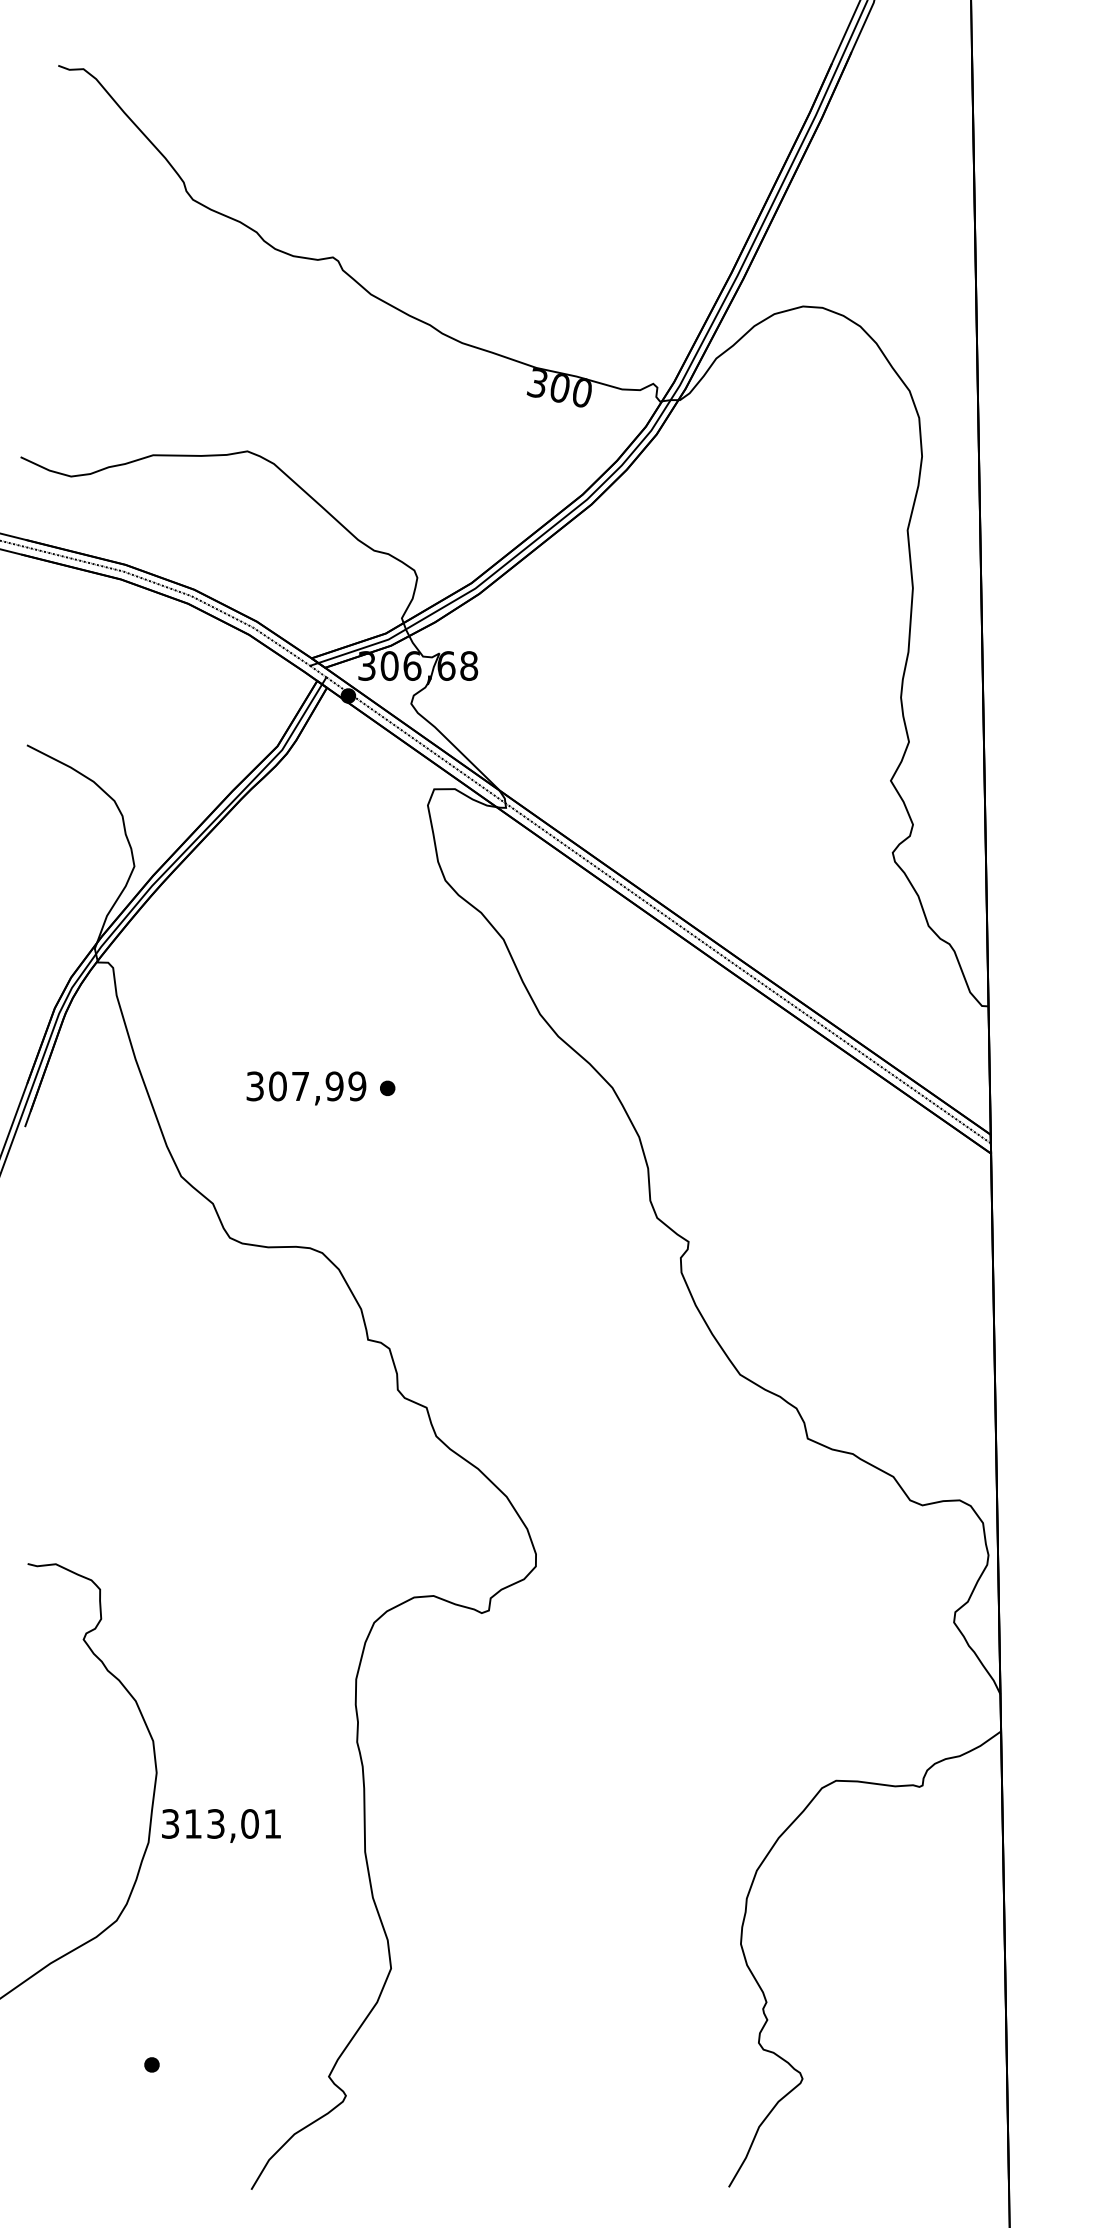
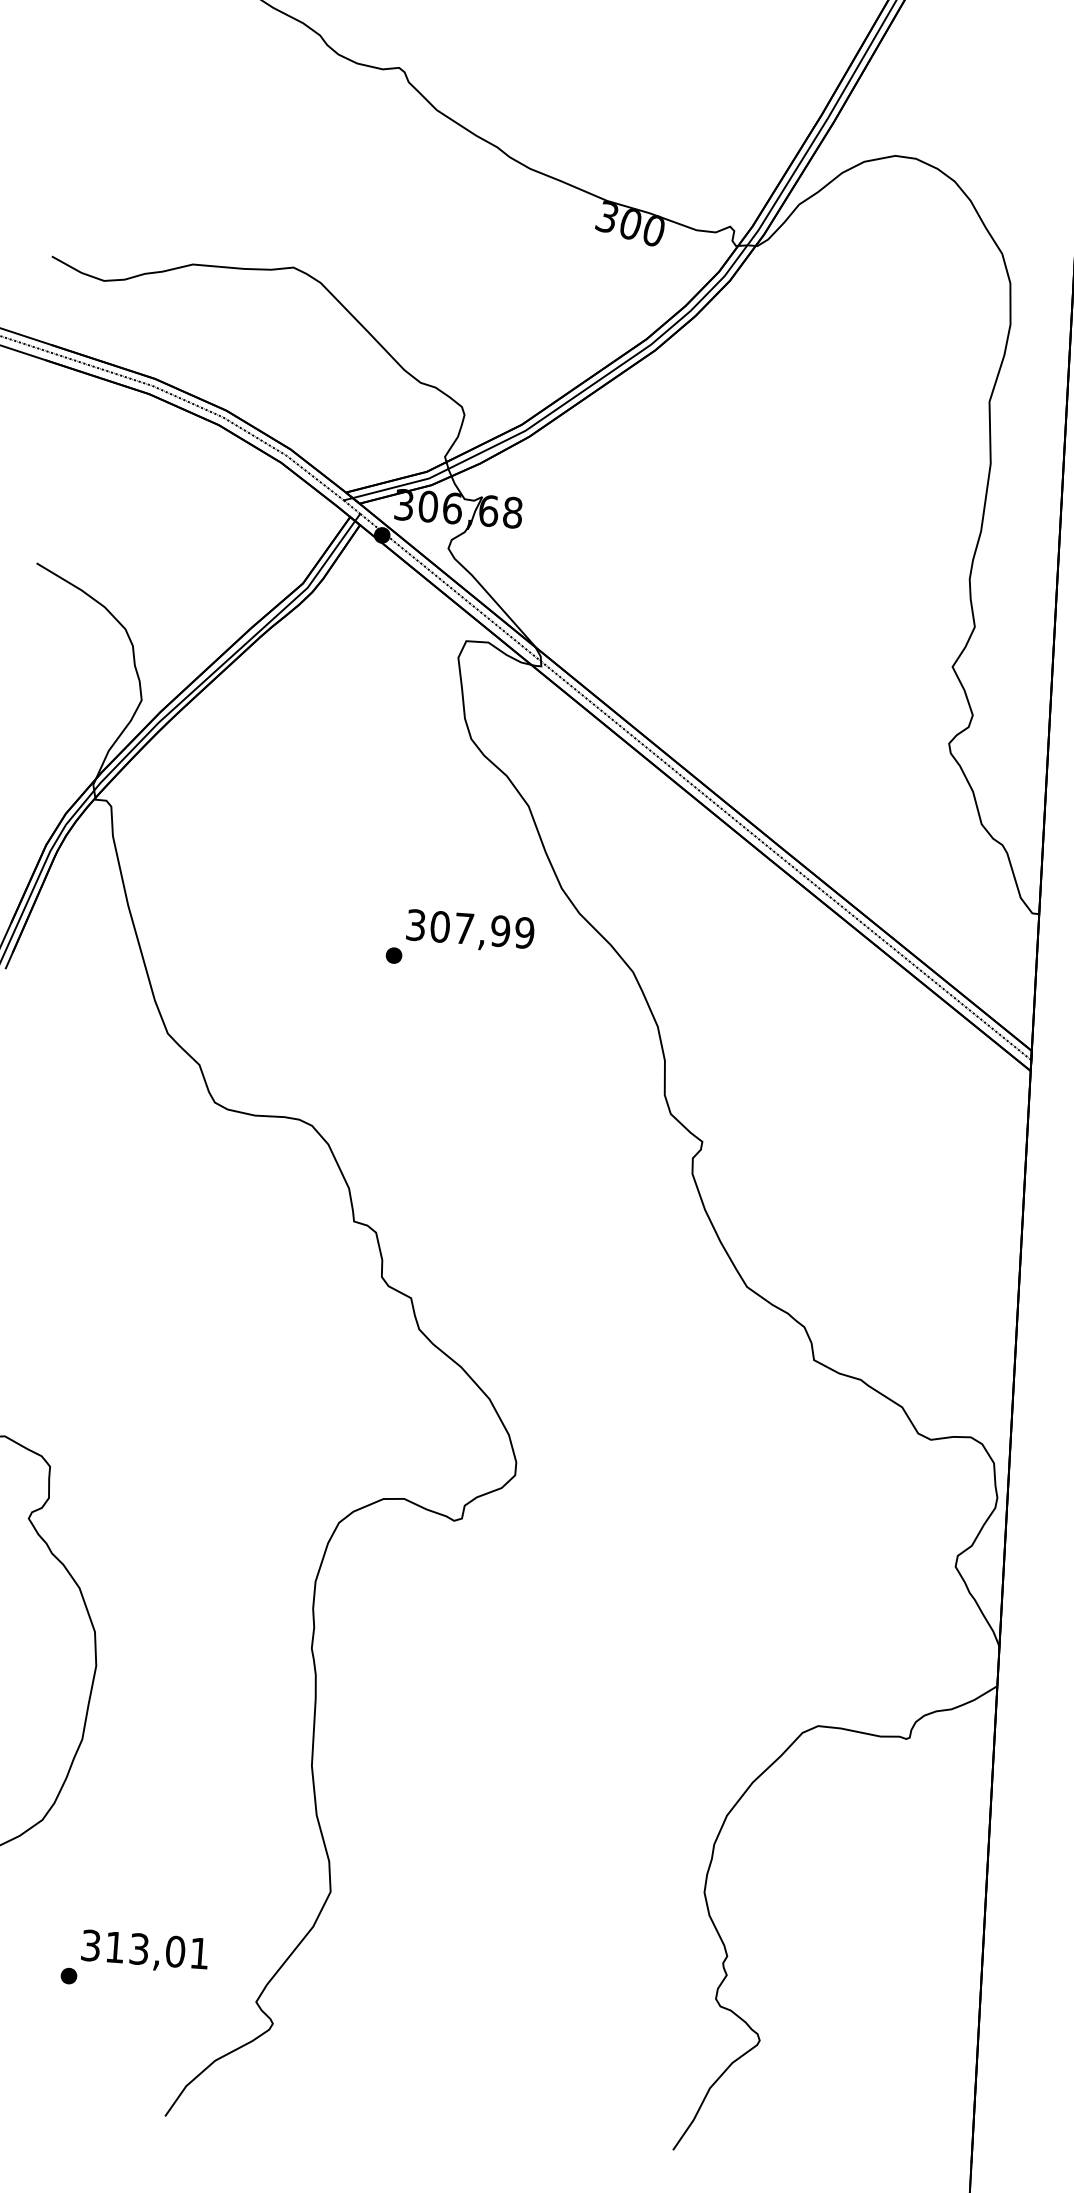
text: (306, 1088) -> (470, 931), moved
text: (221, 1825) -> (145, 1951), moved

